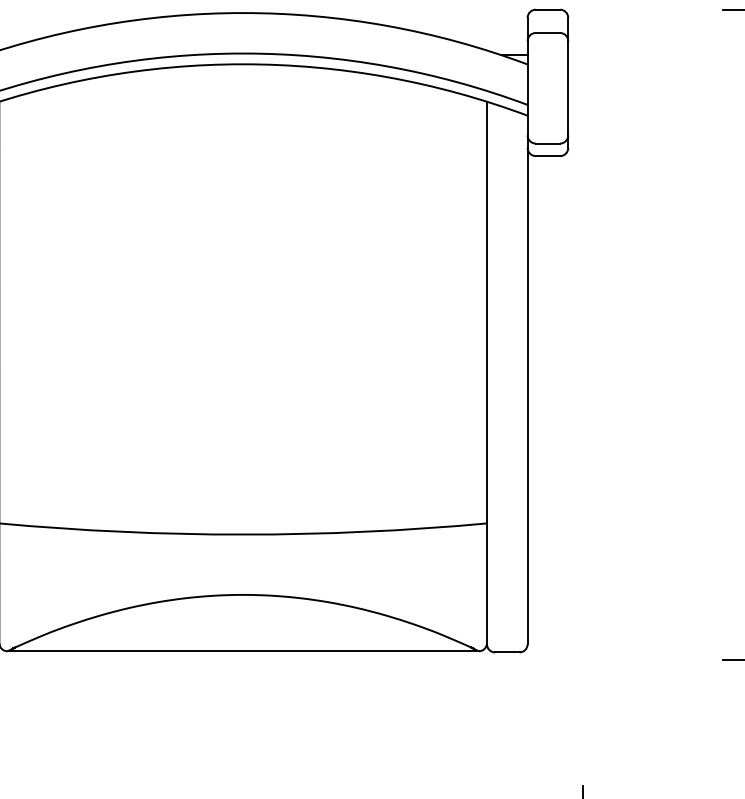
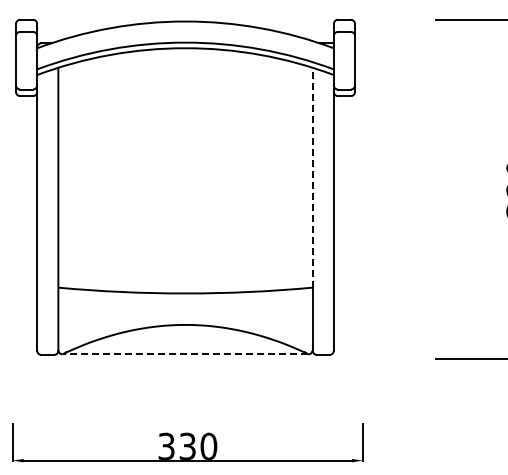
line: (486, 312) -> (312, 177), solid -> dashed
line: (243, 651) -> (185, 354), solid -> dashed

